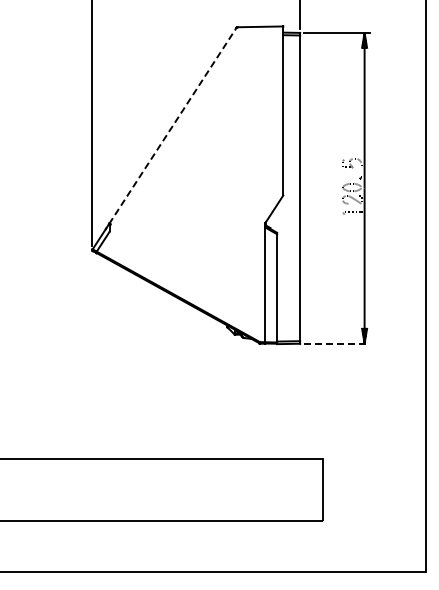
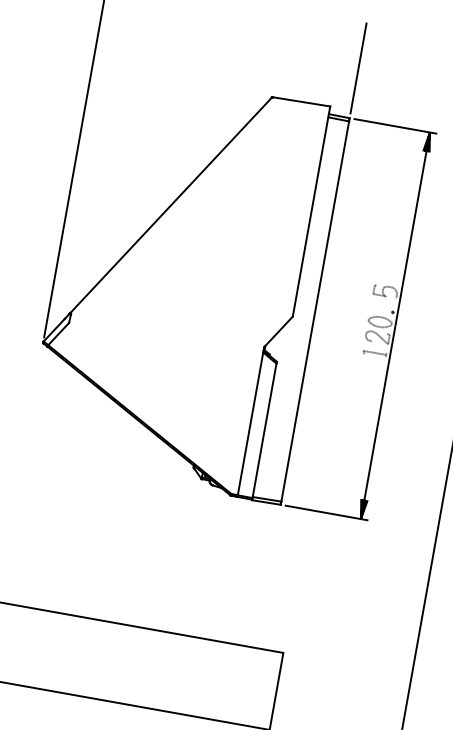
line: (173, 125) -> (171, 205), dashed -> solid
line: (336, 343) -> (326, 512), dashed -> solid

